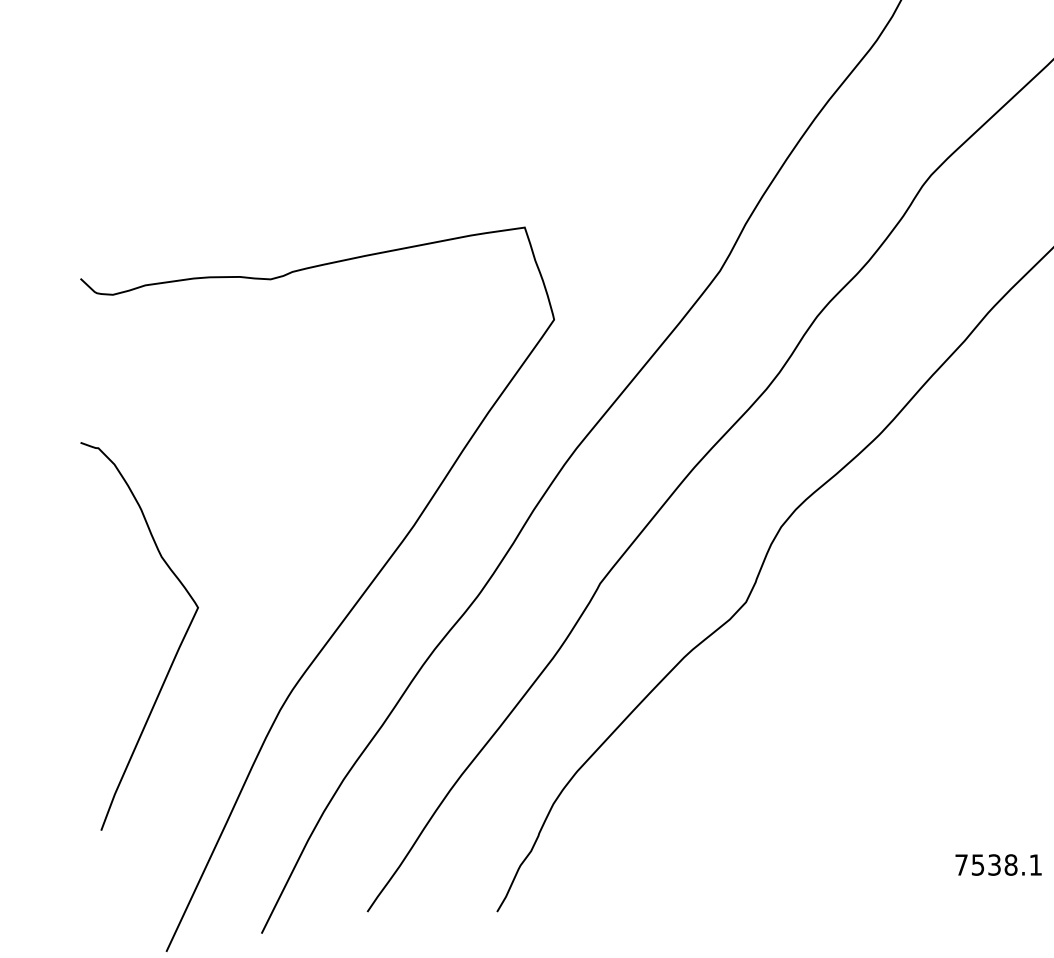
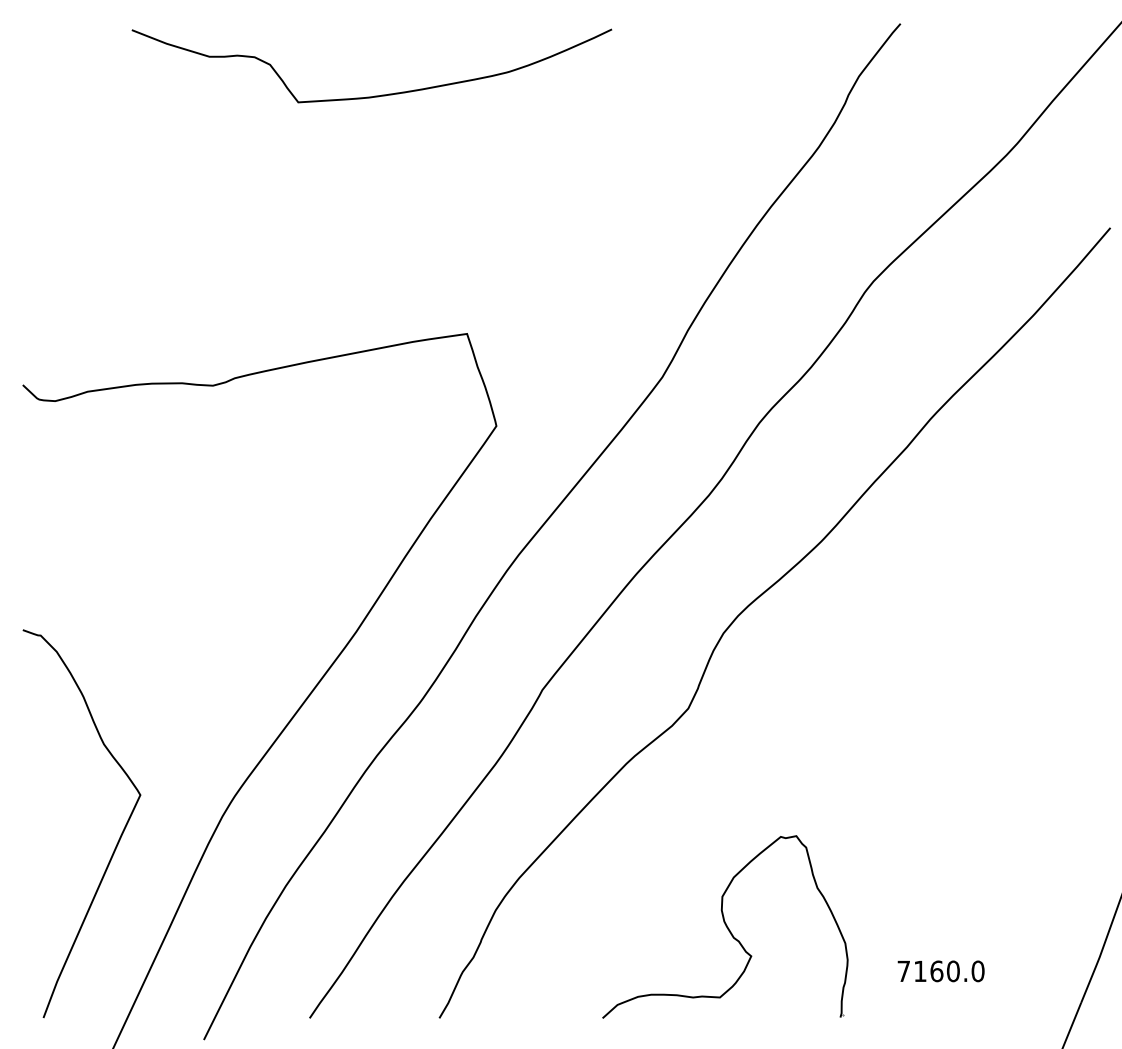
curve: (175, 654) -> (117, 841), moved
part: (783, 820) -> (725, 926), added
text: (1007, 865) -> (949, 971), 7538.1 -> 7160.0

